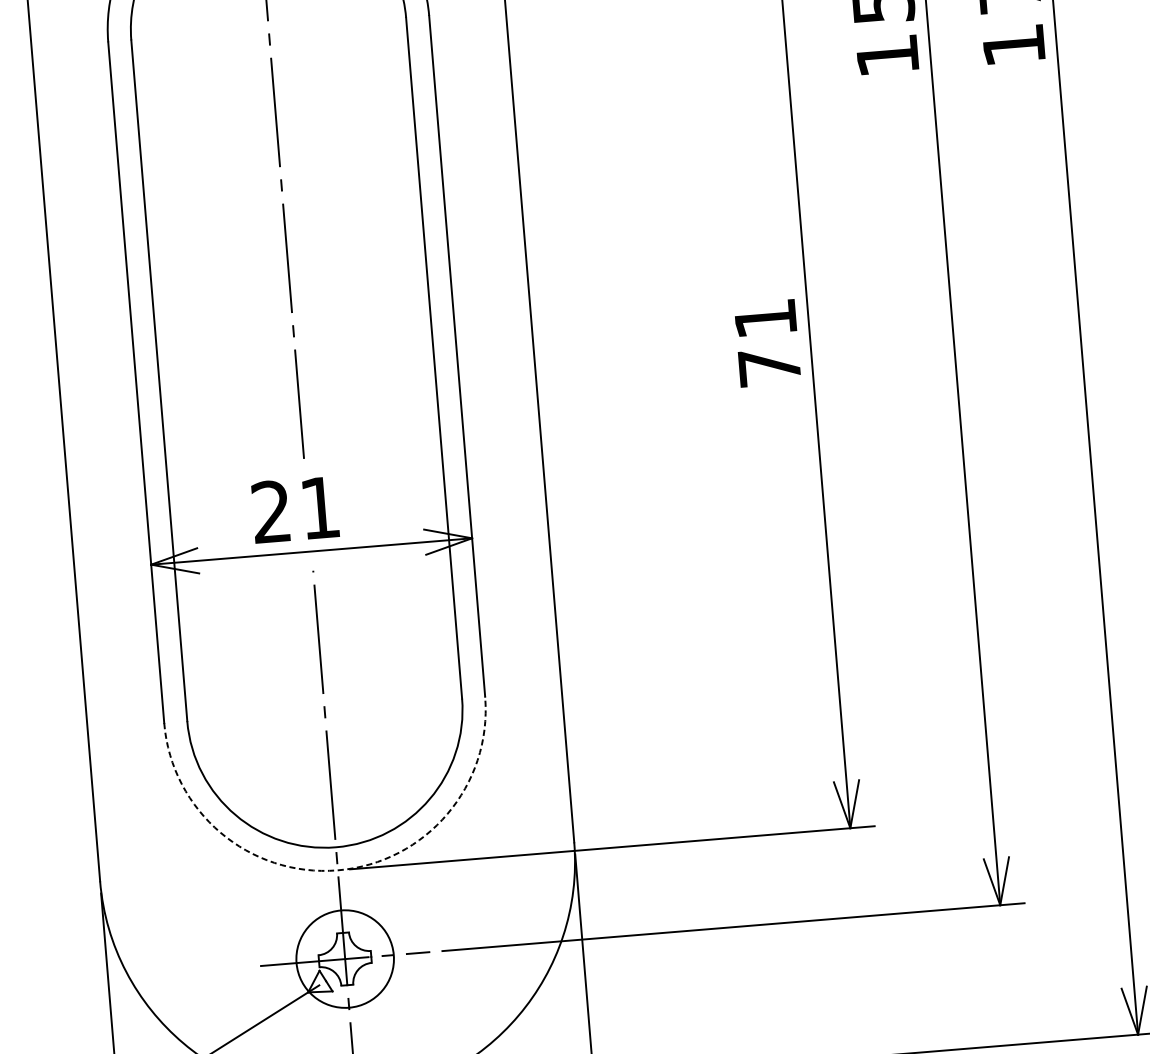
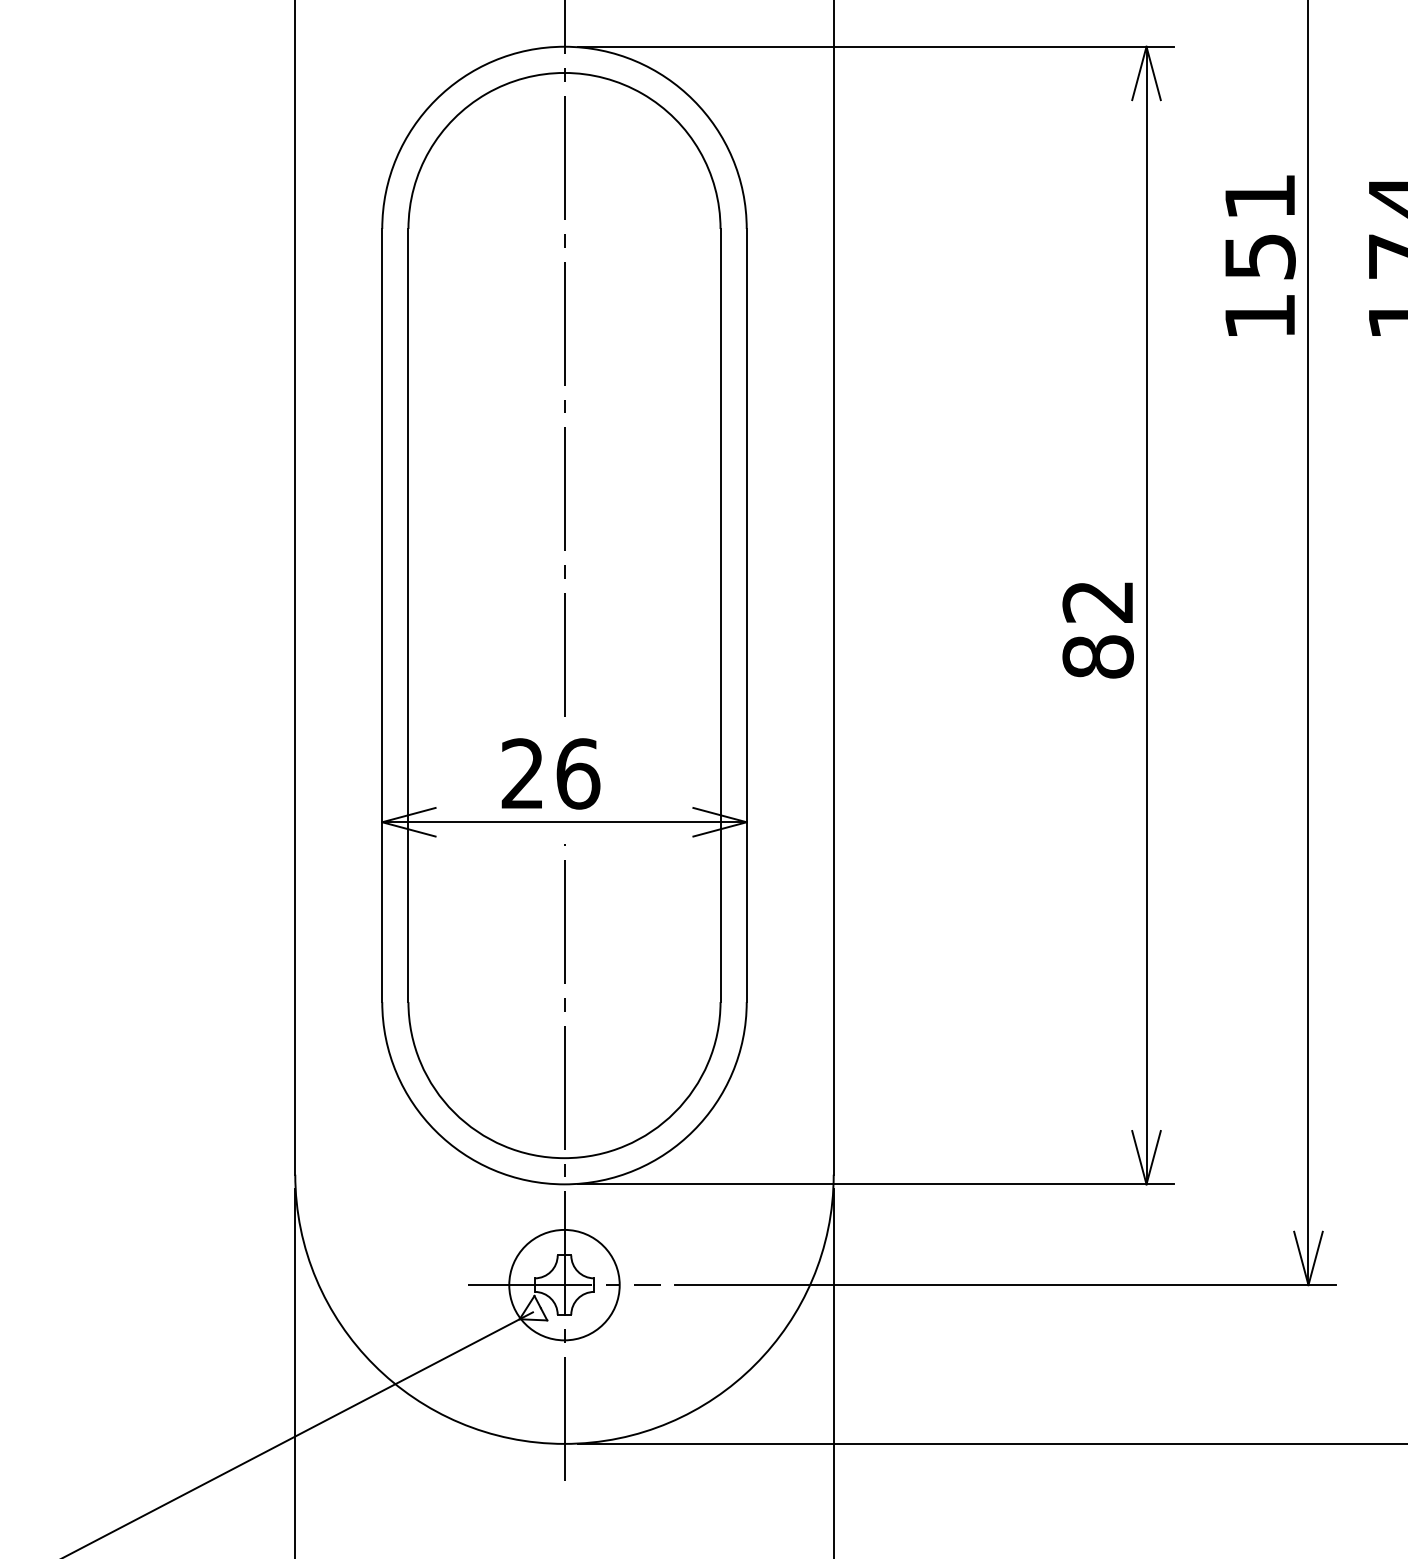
text: (767, 344) -> (1097, 630), 71 -> 82
text: (320, 507) -> (578, 773), 21 -> 26
arc: (337, 870) -> (564, 1184), dashed -> solid

